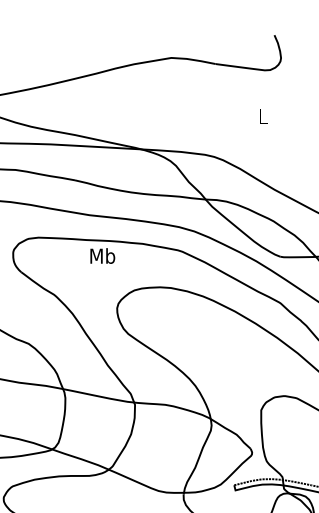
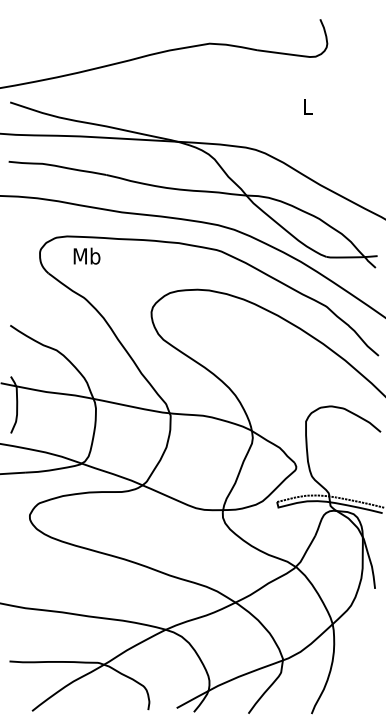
text: (102, 255) -> (86, 255), moved

